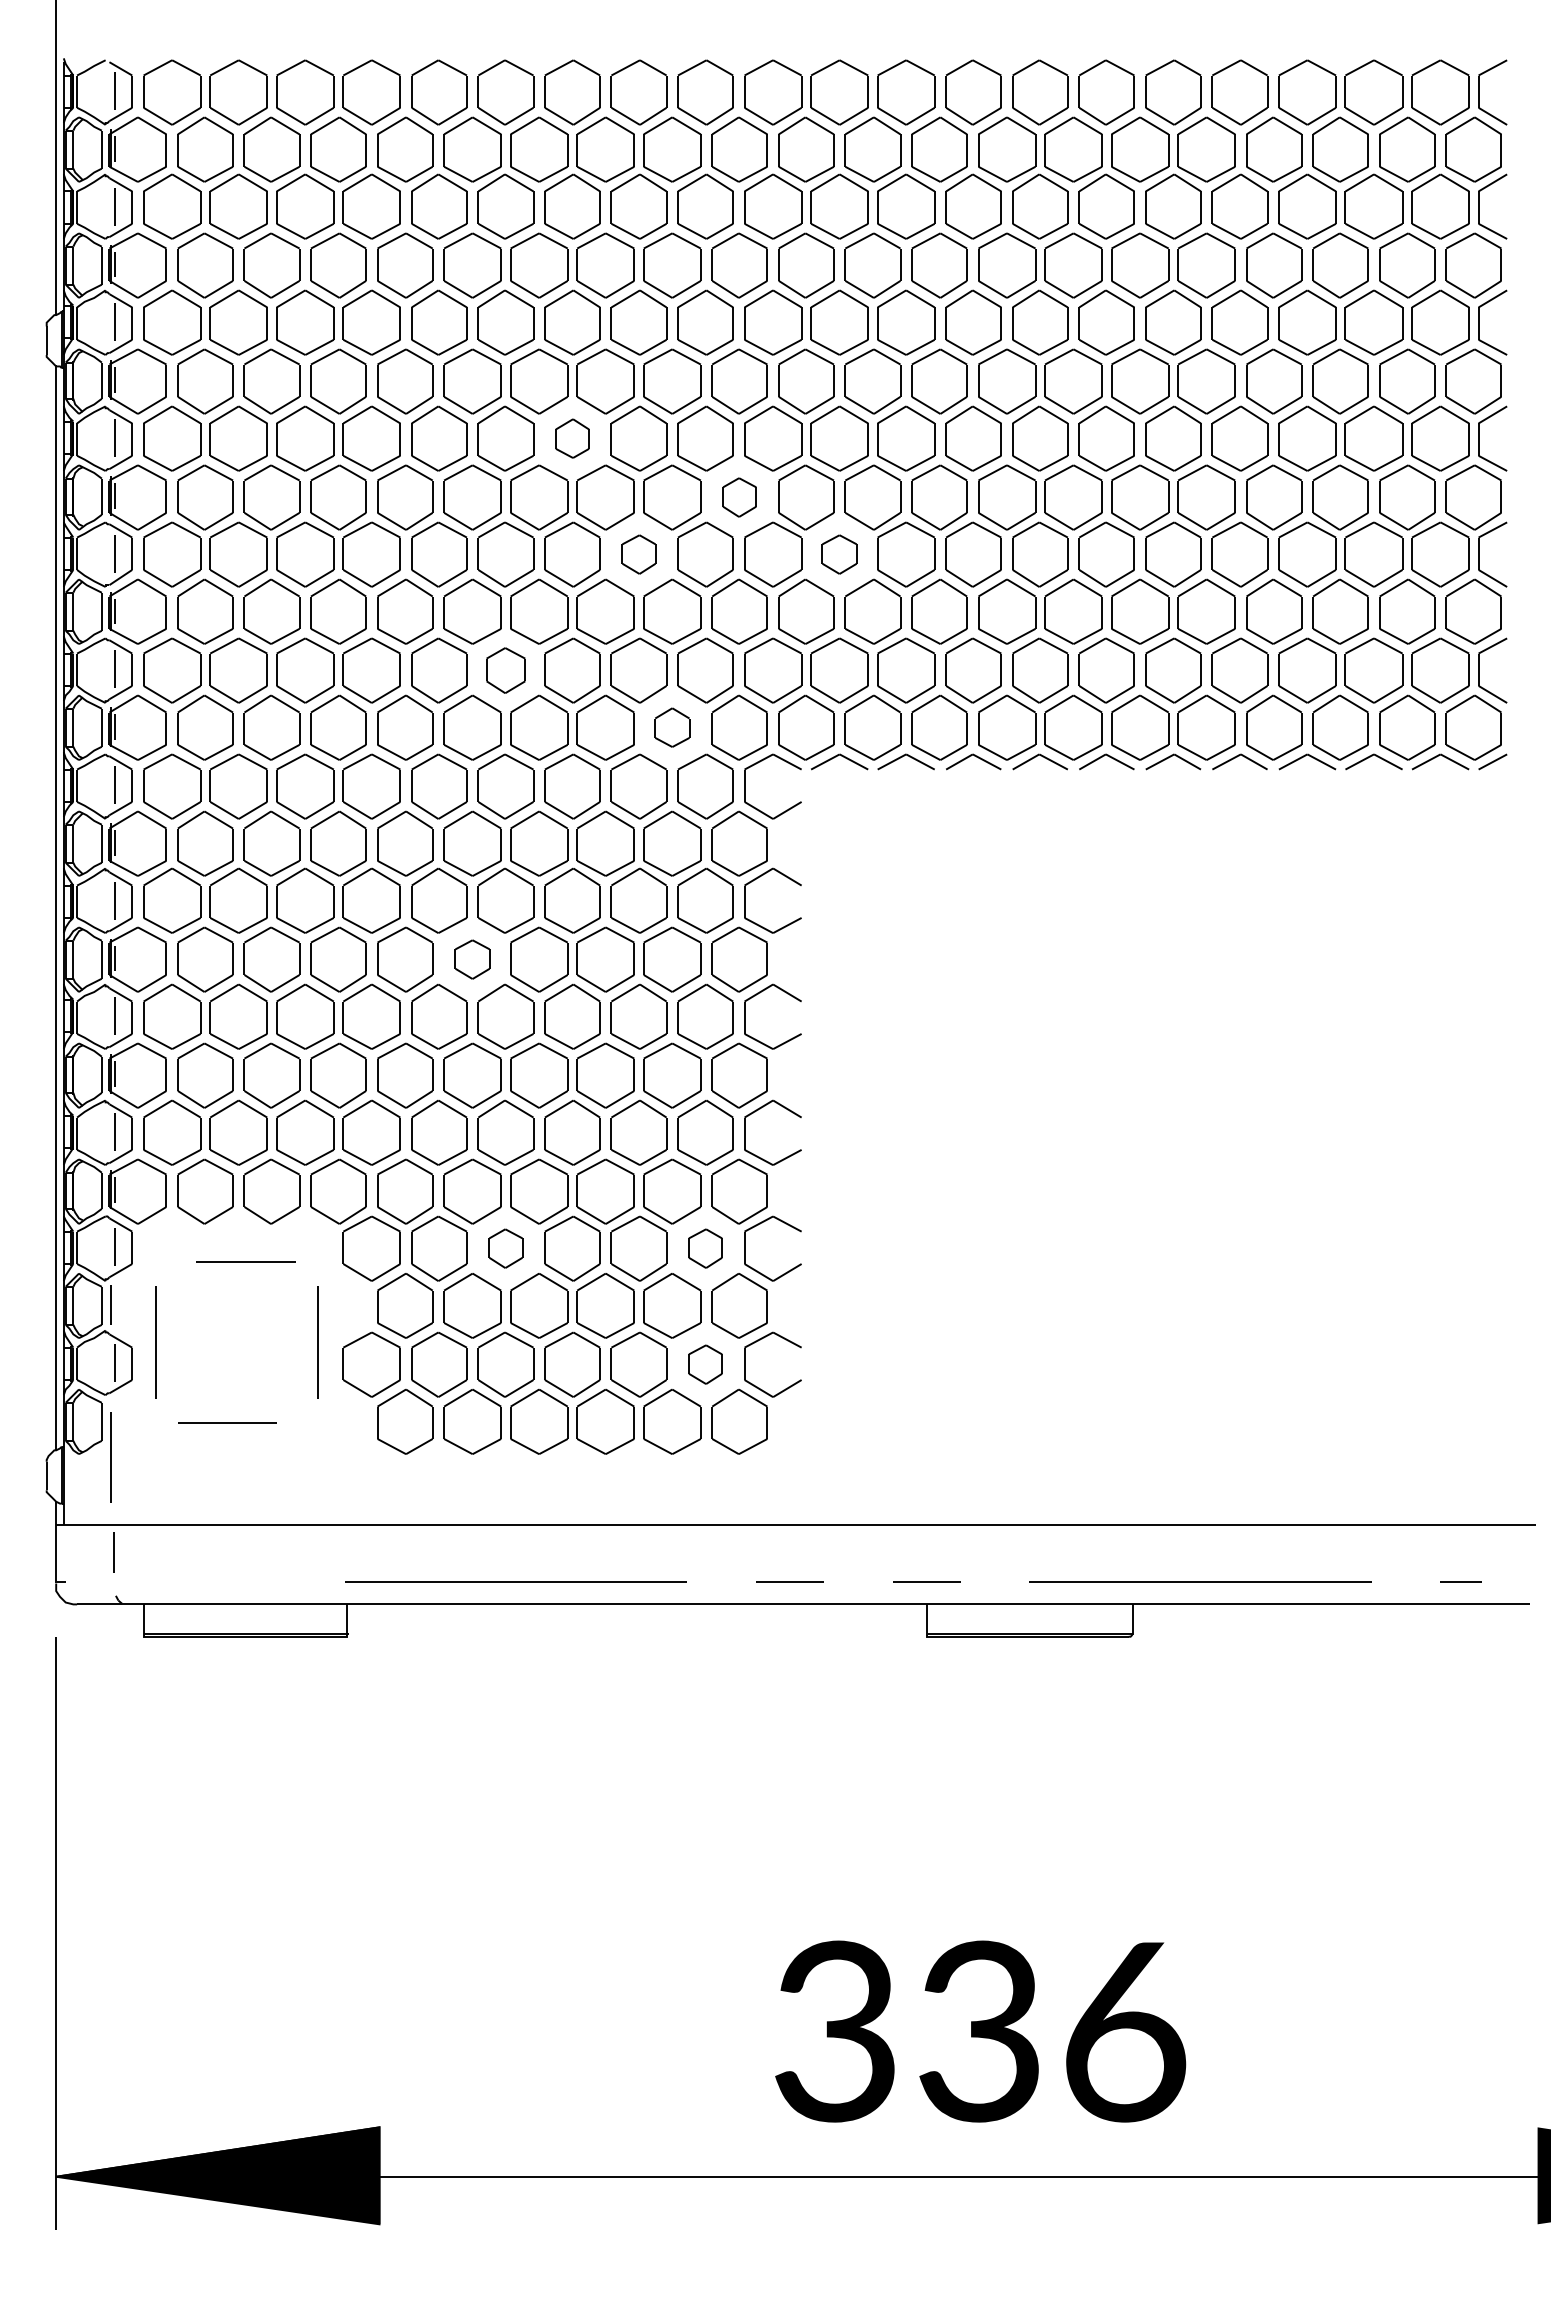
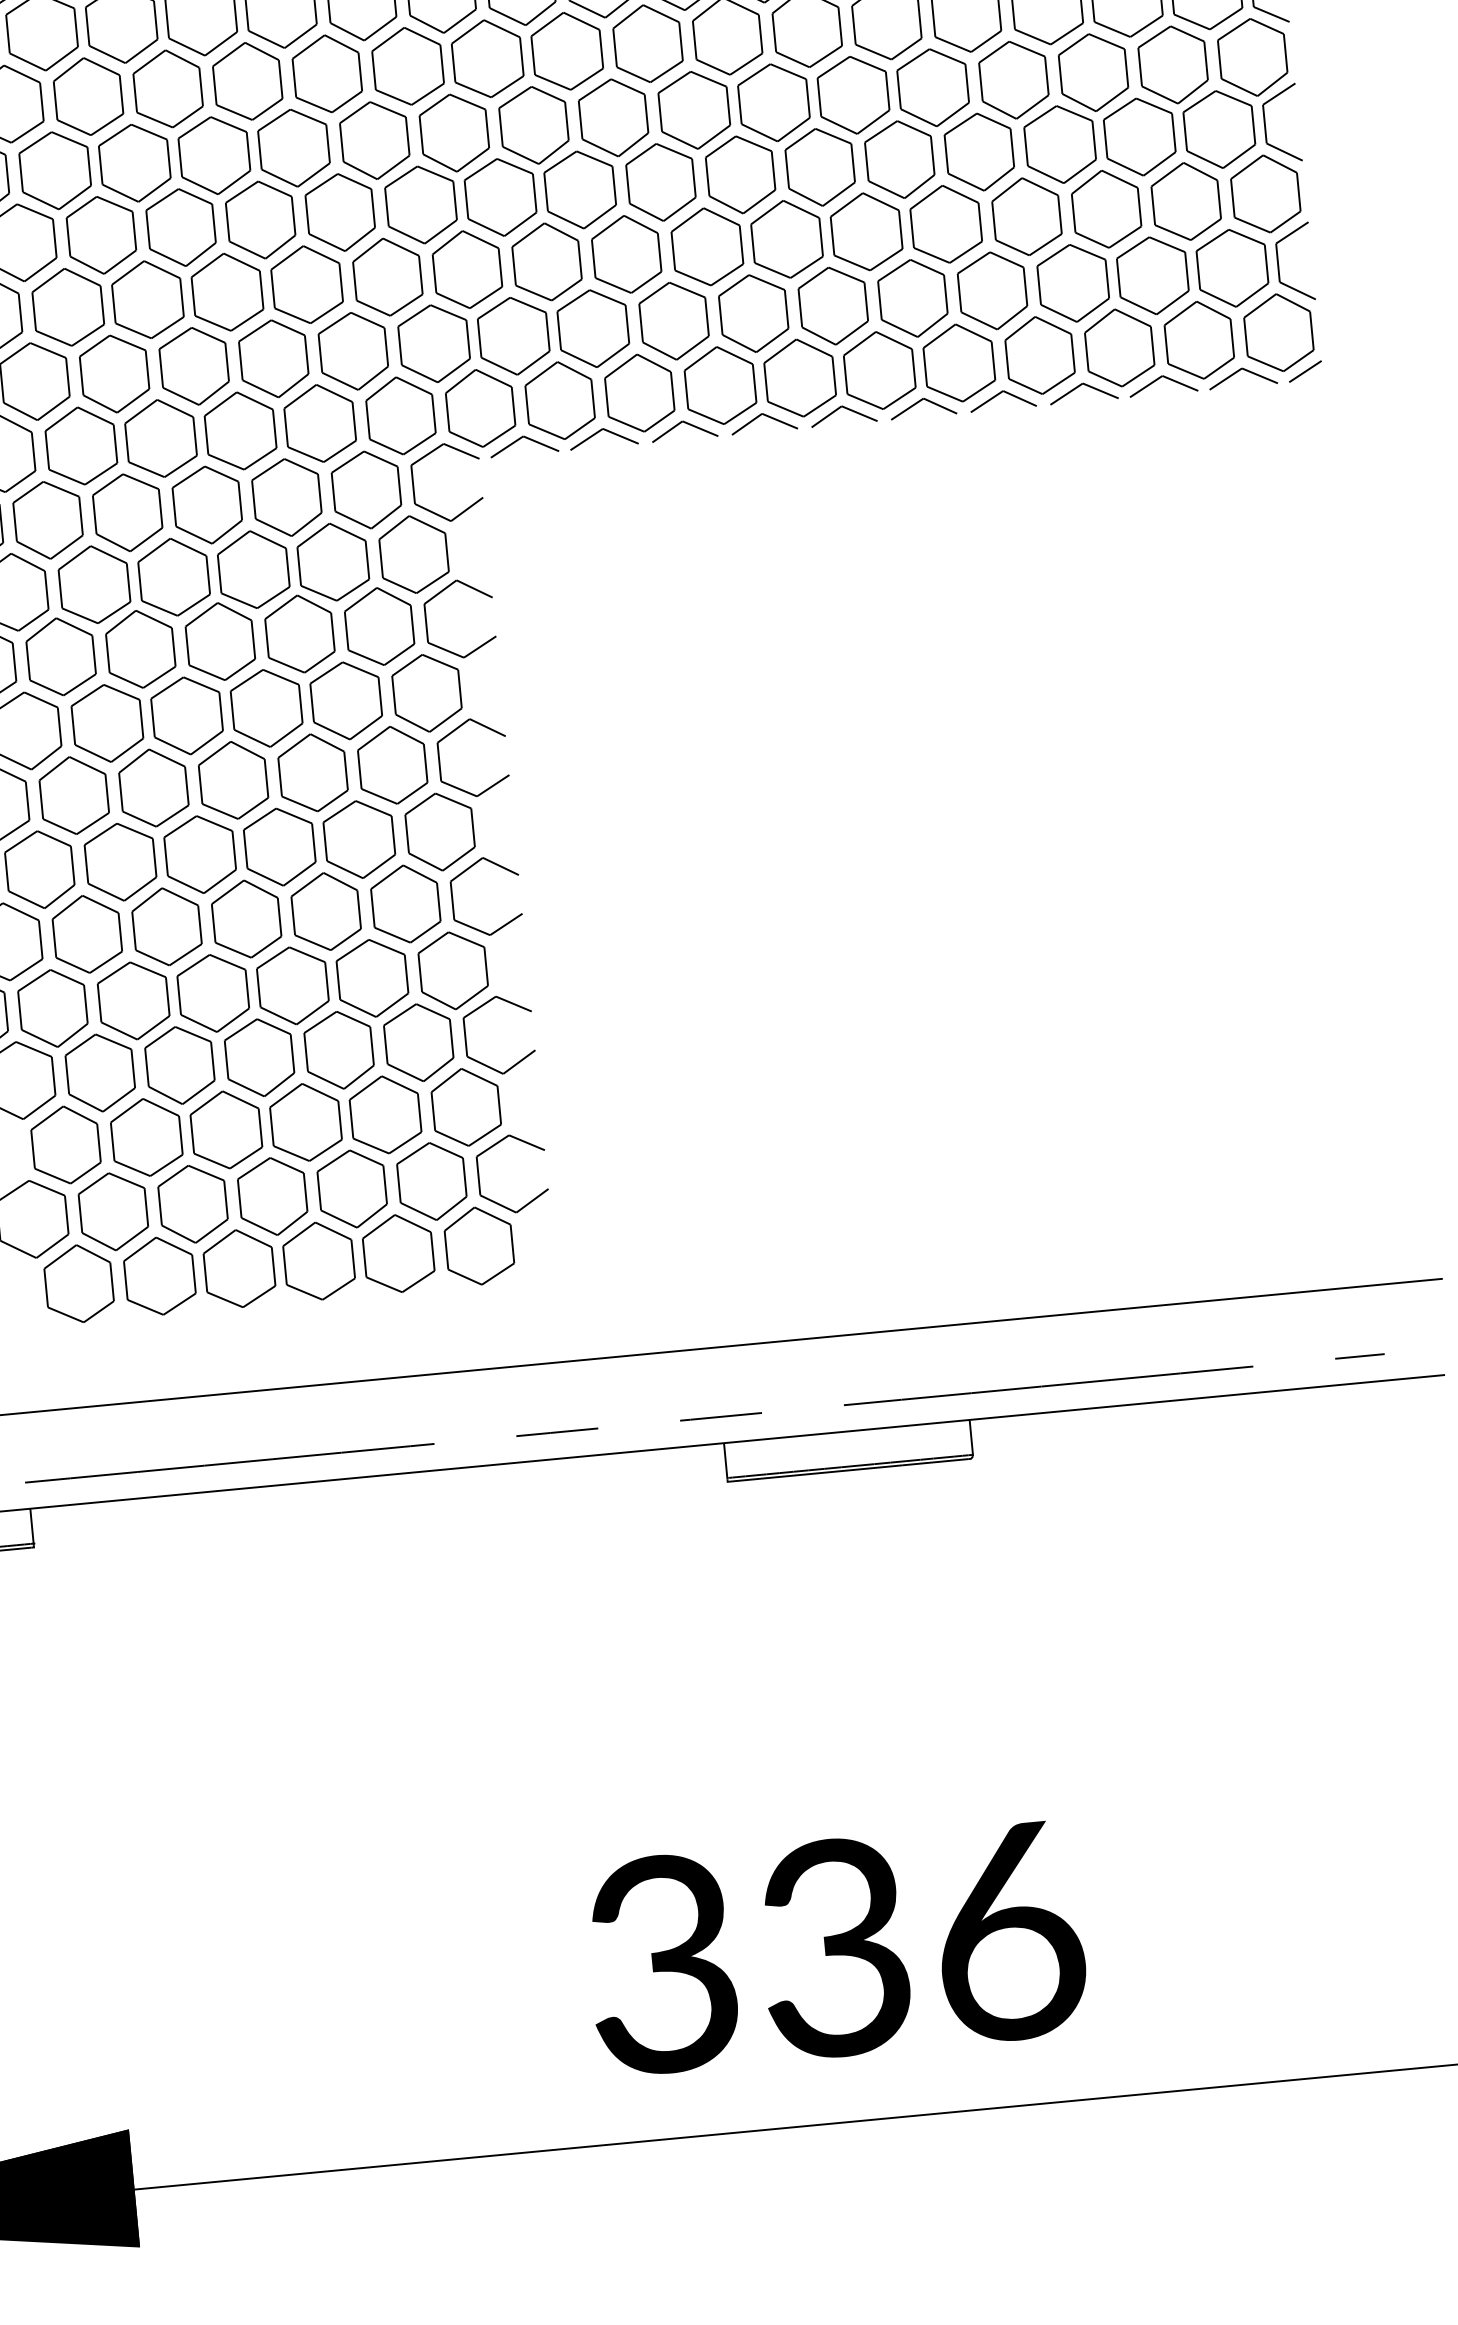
part: (572, 438) -> (168, 88), size x1.67
part: (739, 497) -> (374, 140), size x1.67
part: (638, 554) -> (260, 220), size x1.67
part: (839, 554) -> (500, 197), size x1.67
part: (505, 670) -> (114, 373), size x1.43
part: (672, 727) -> (320, 423), size x1.67
part: (472, 959) -> (107, 723), size x1.67
part: (505, 1248) -> (179, 1065), size x1.67
part: (705, 1248) -> (418, 1042), size x1.67
part: (705, 1364) -> (431, 1181), size x1.67

